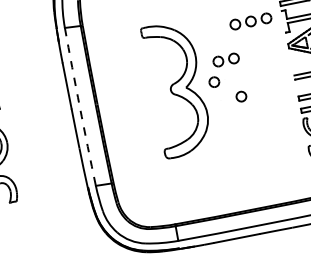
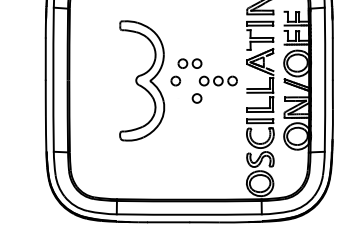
part: (249, 21) -> (217, 80), moved
arc: (79, 106) -> (53, 79), dashed -> solid

